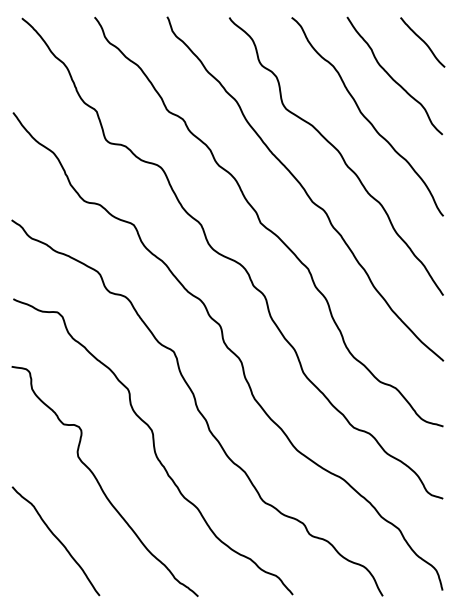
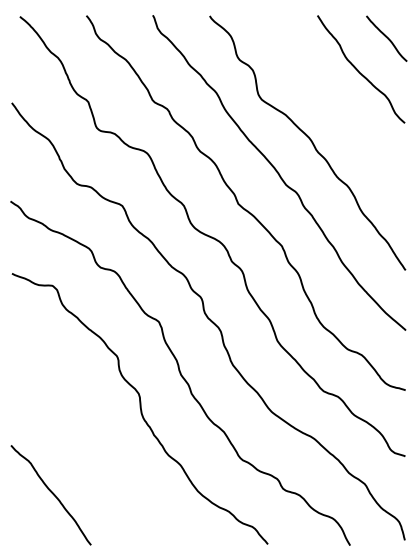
curve: (366, 117) -> (335, 107), removed
curve: (100, 484) -> (91, 443), removed

